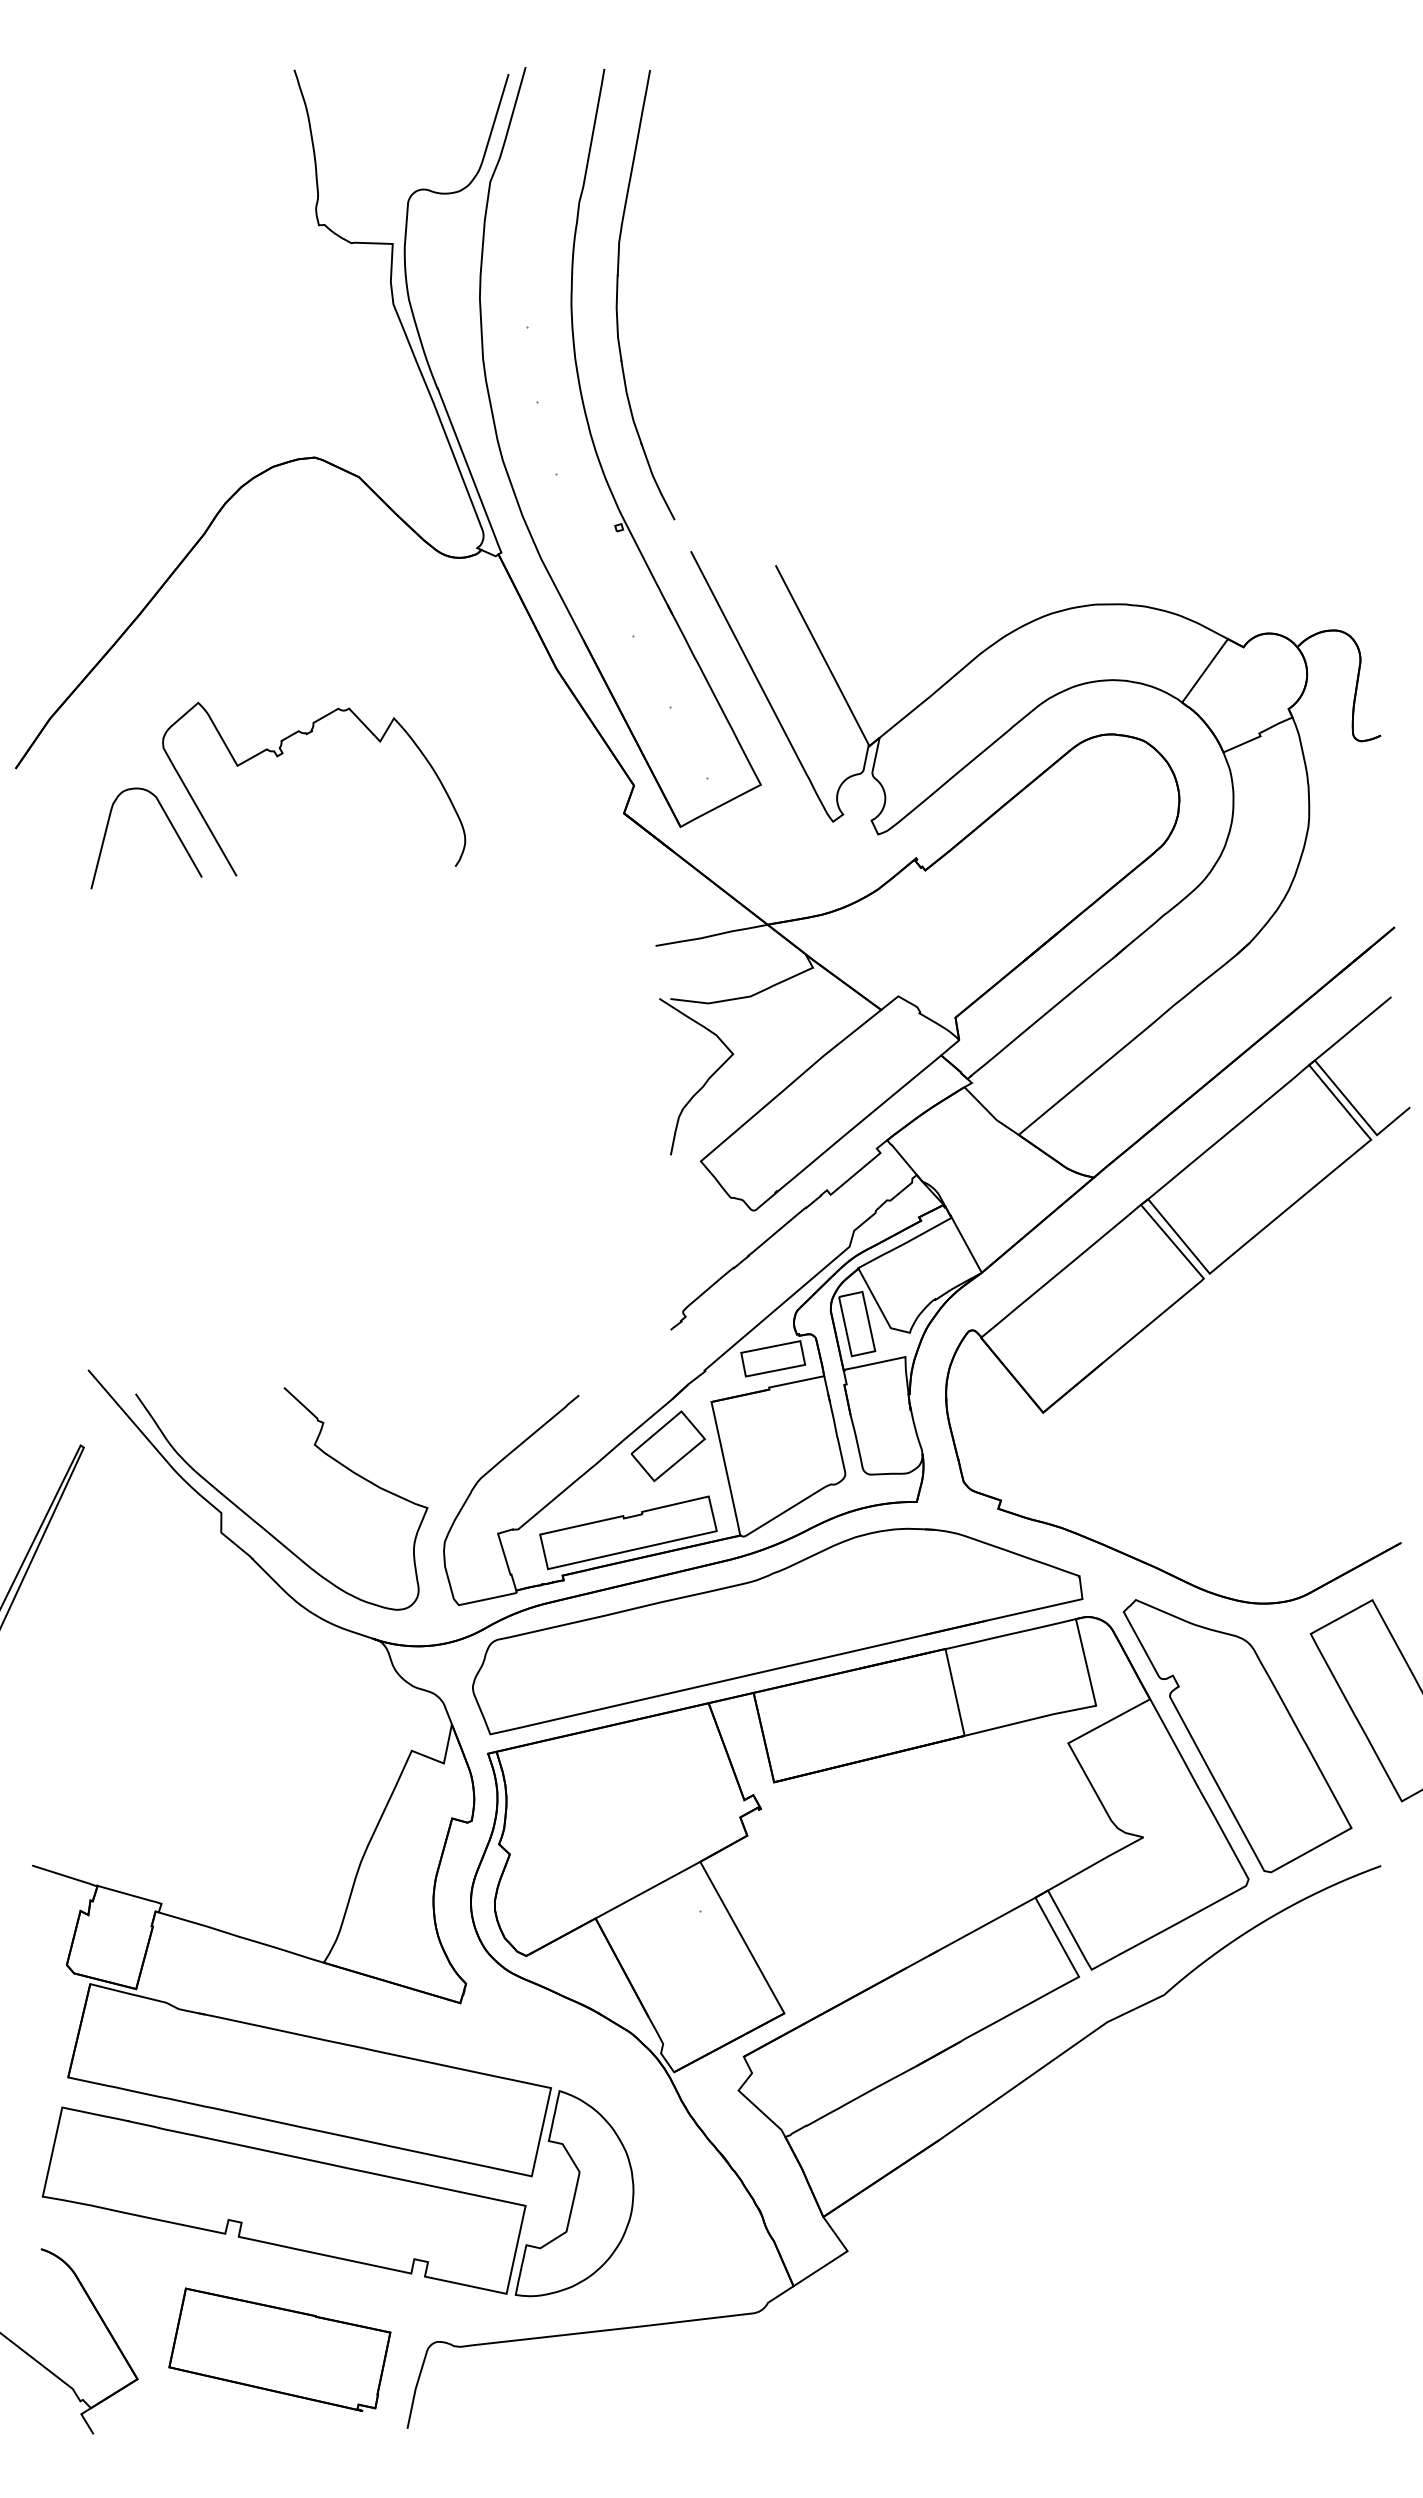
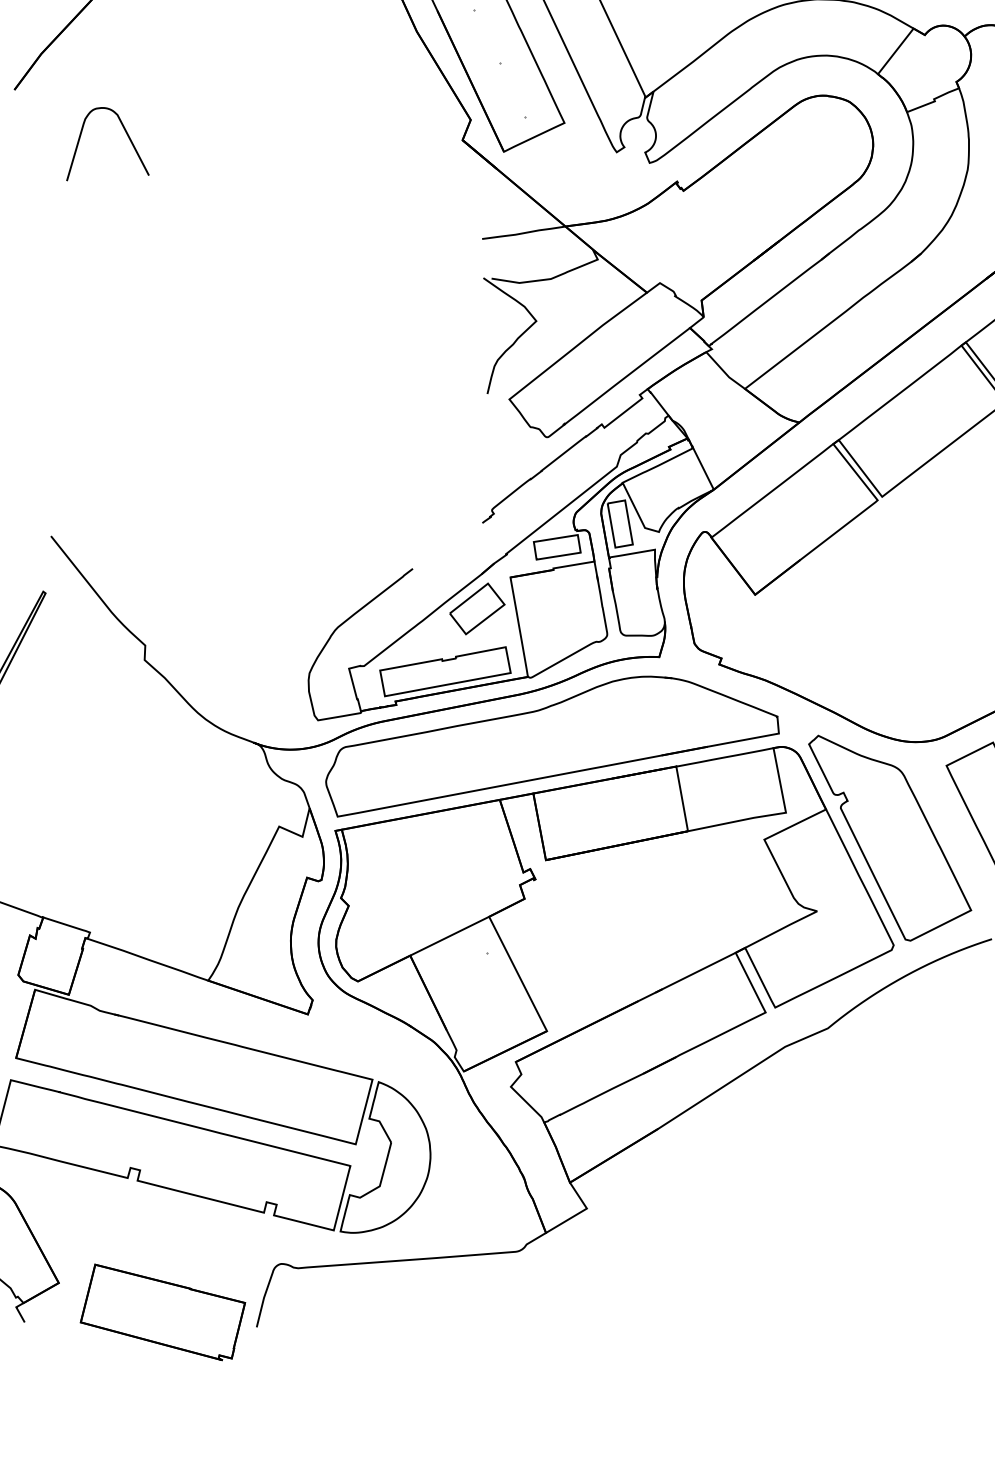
curve: (282, 754) -> (211, 87), removed
curve: (260, 1524) -> (173, 655), removed
part: (279, 2349) -> (162, 1312), moved

